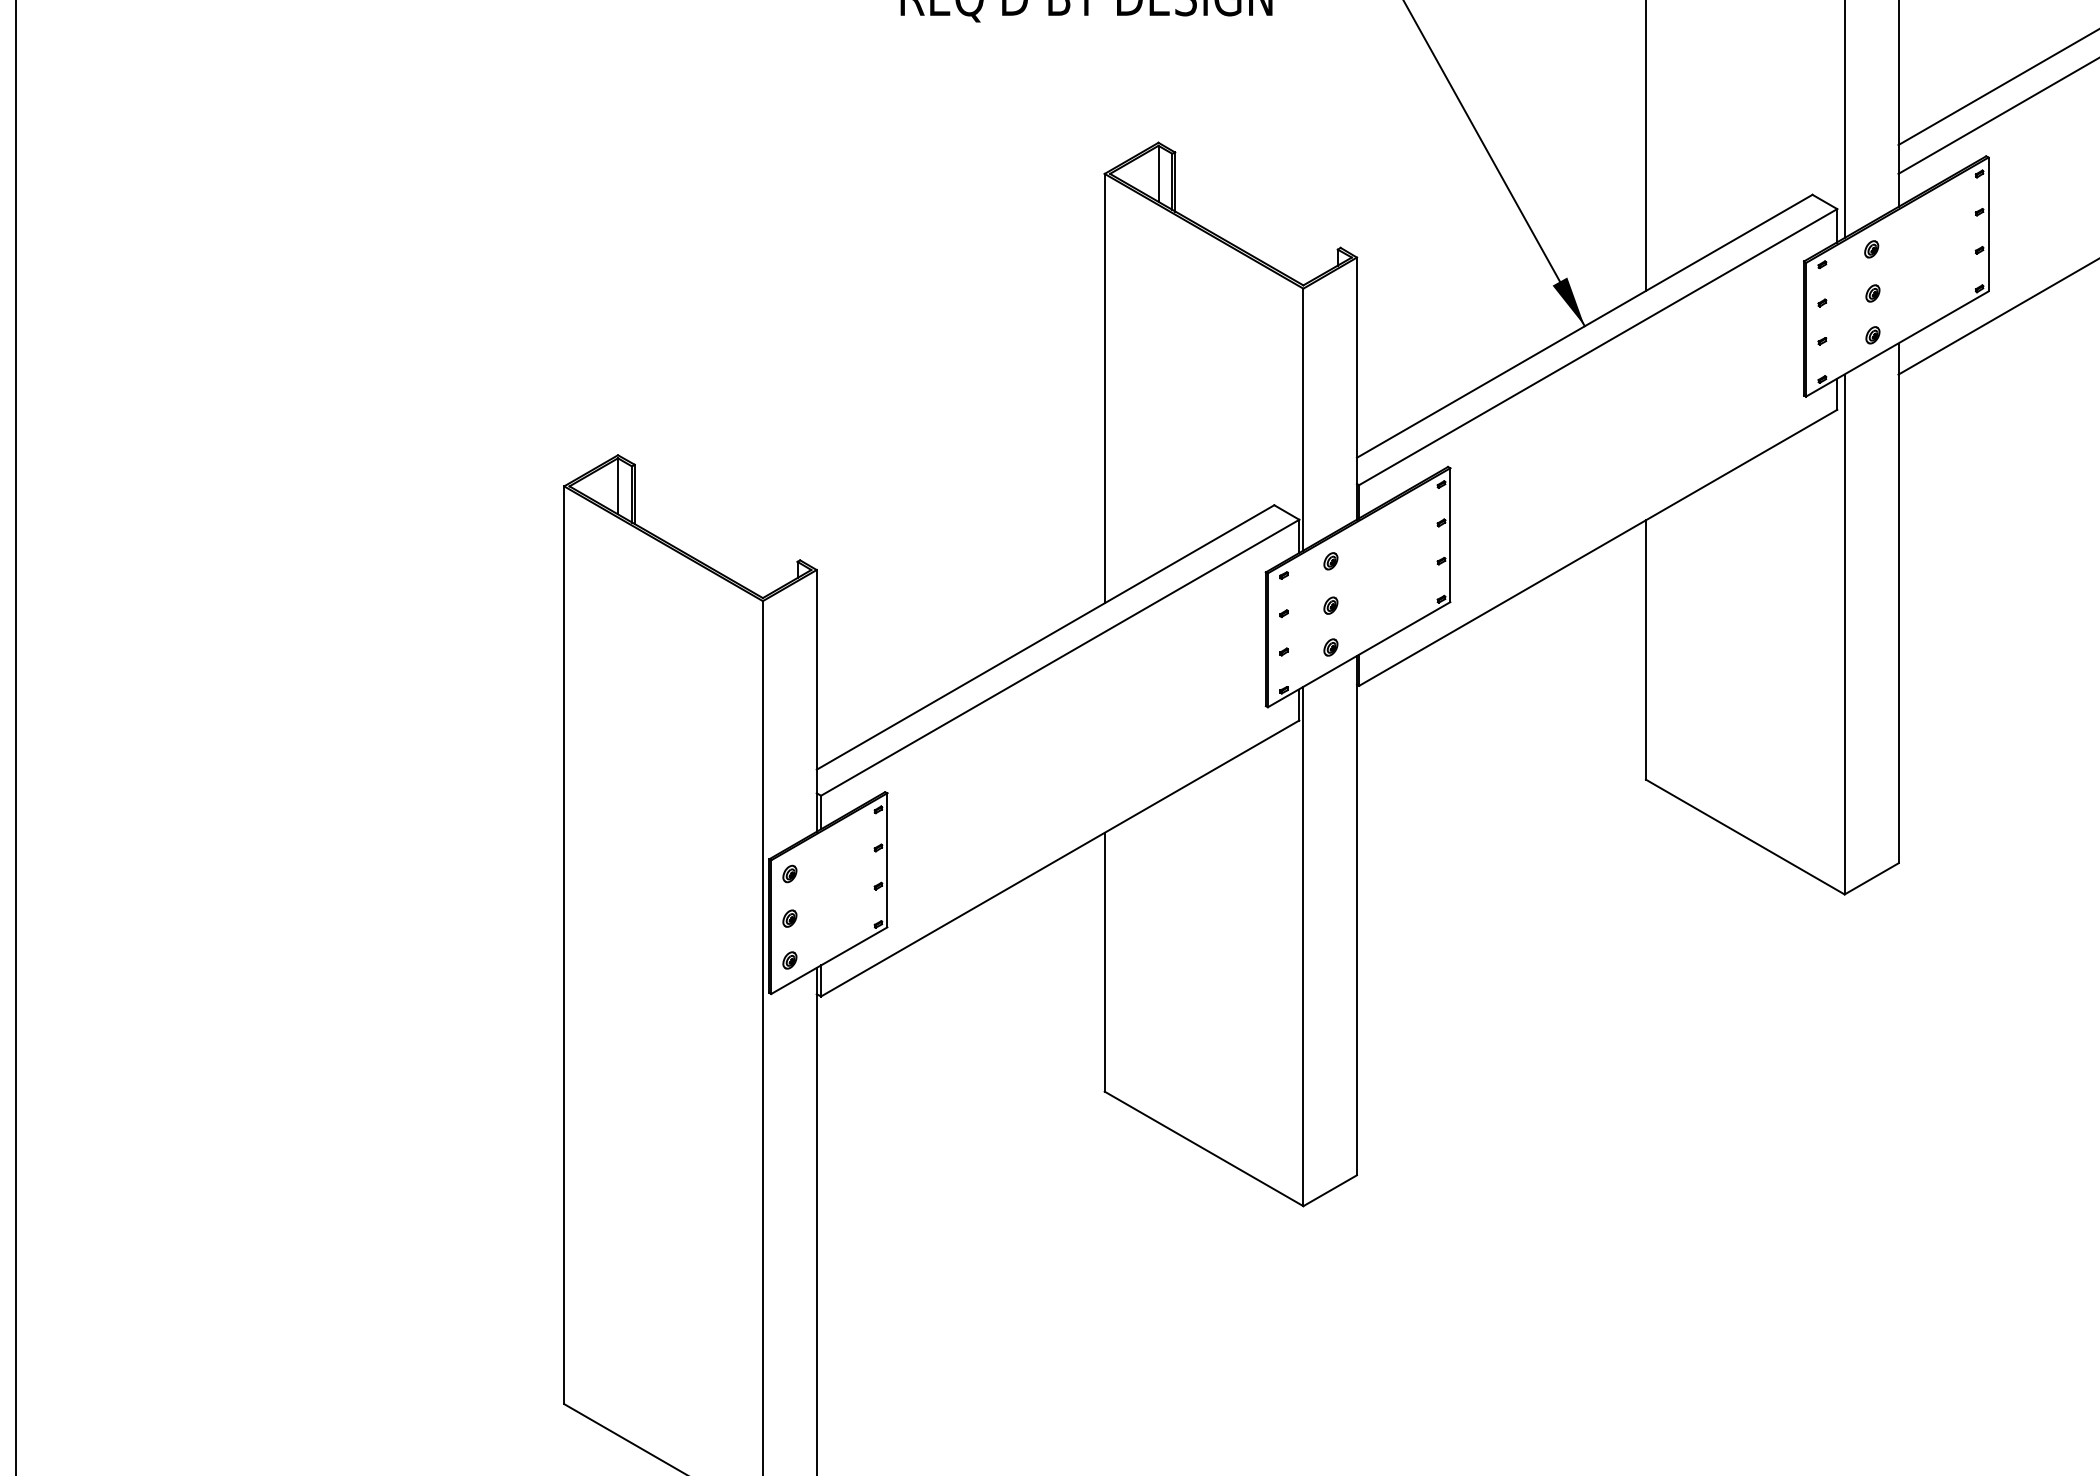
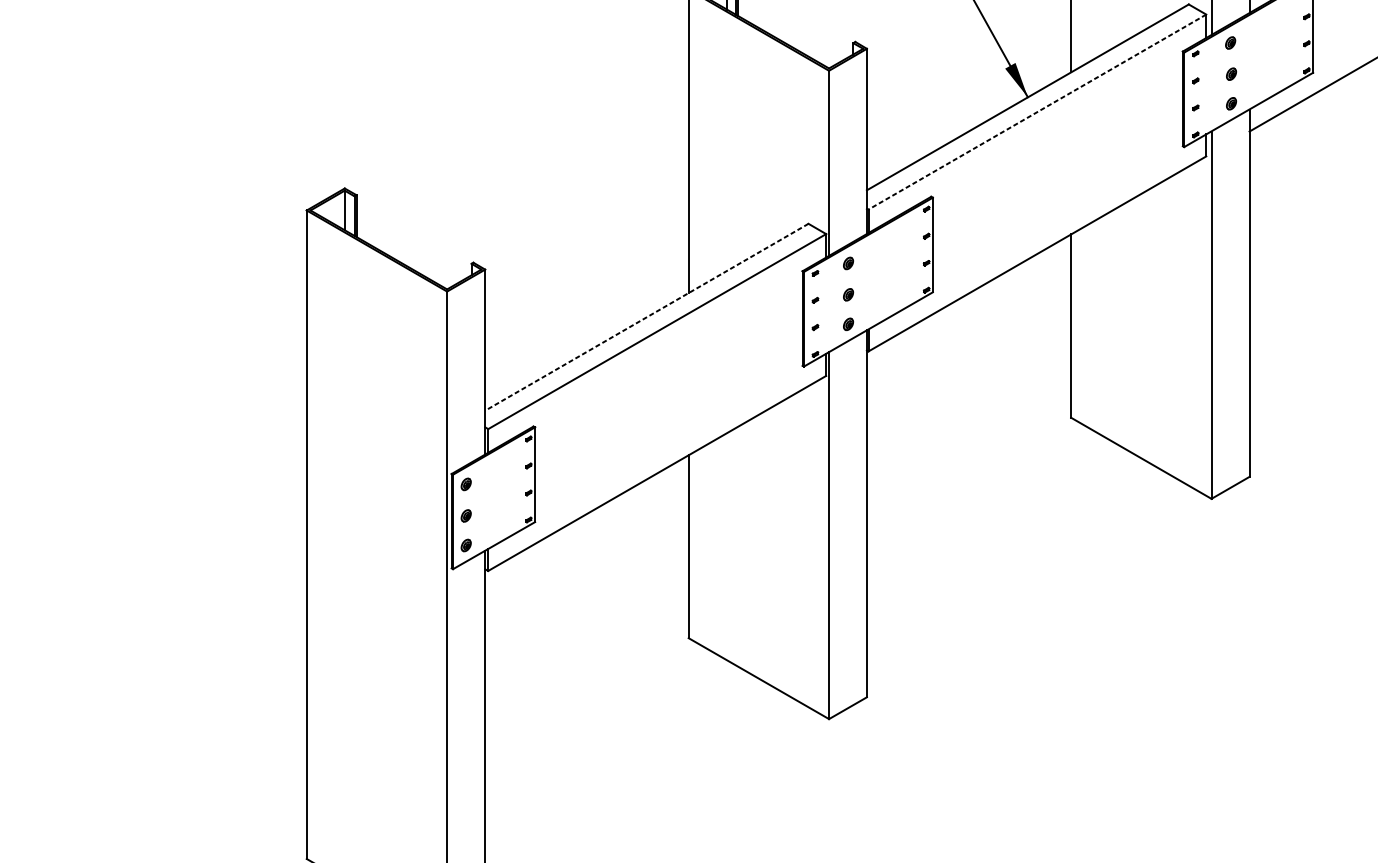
line: (1598, 347) -> (1037, 112), solid -> dashed
line: (1045, 637) -> (646, 317), solid -> dashed

